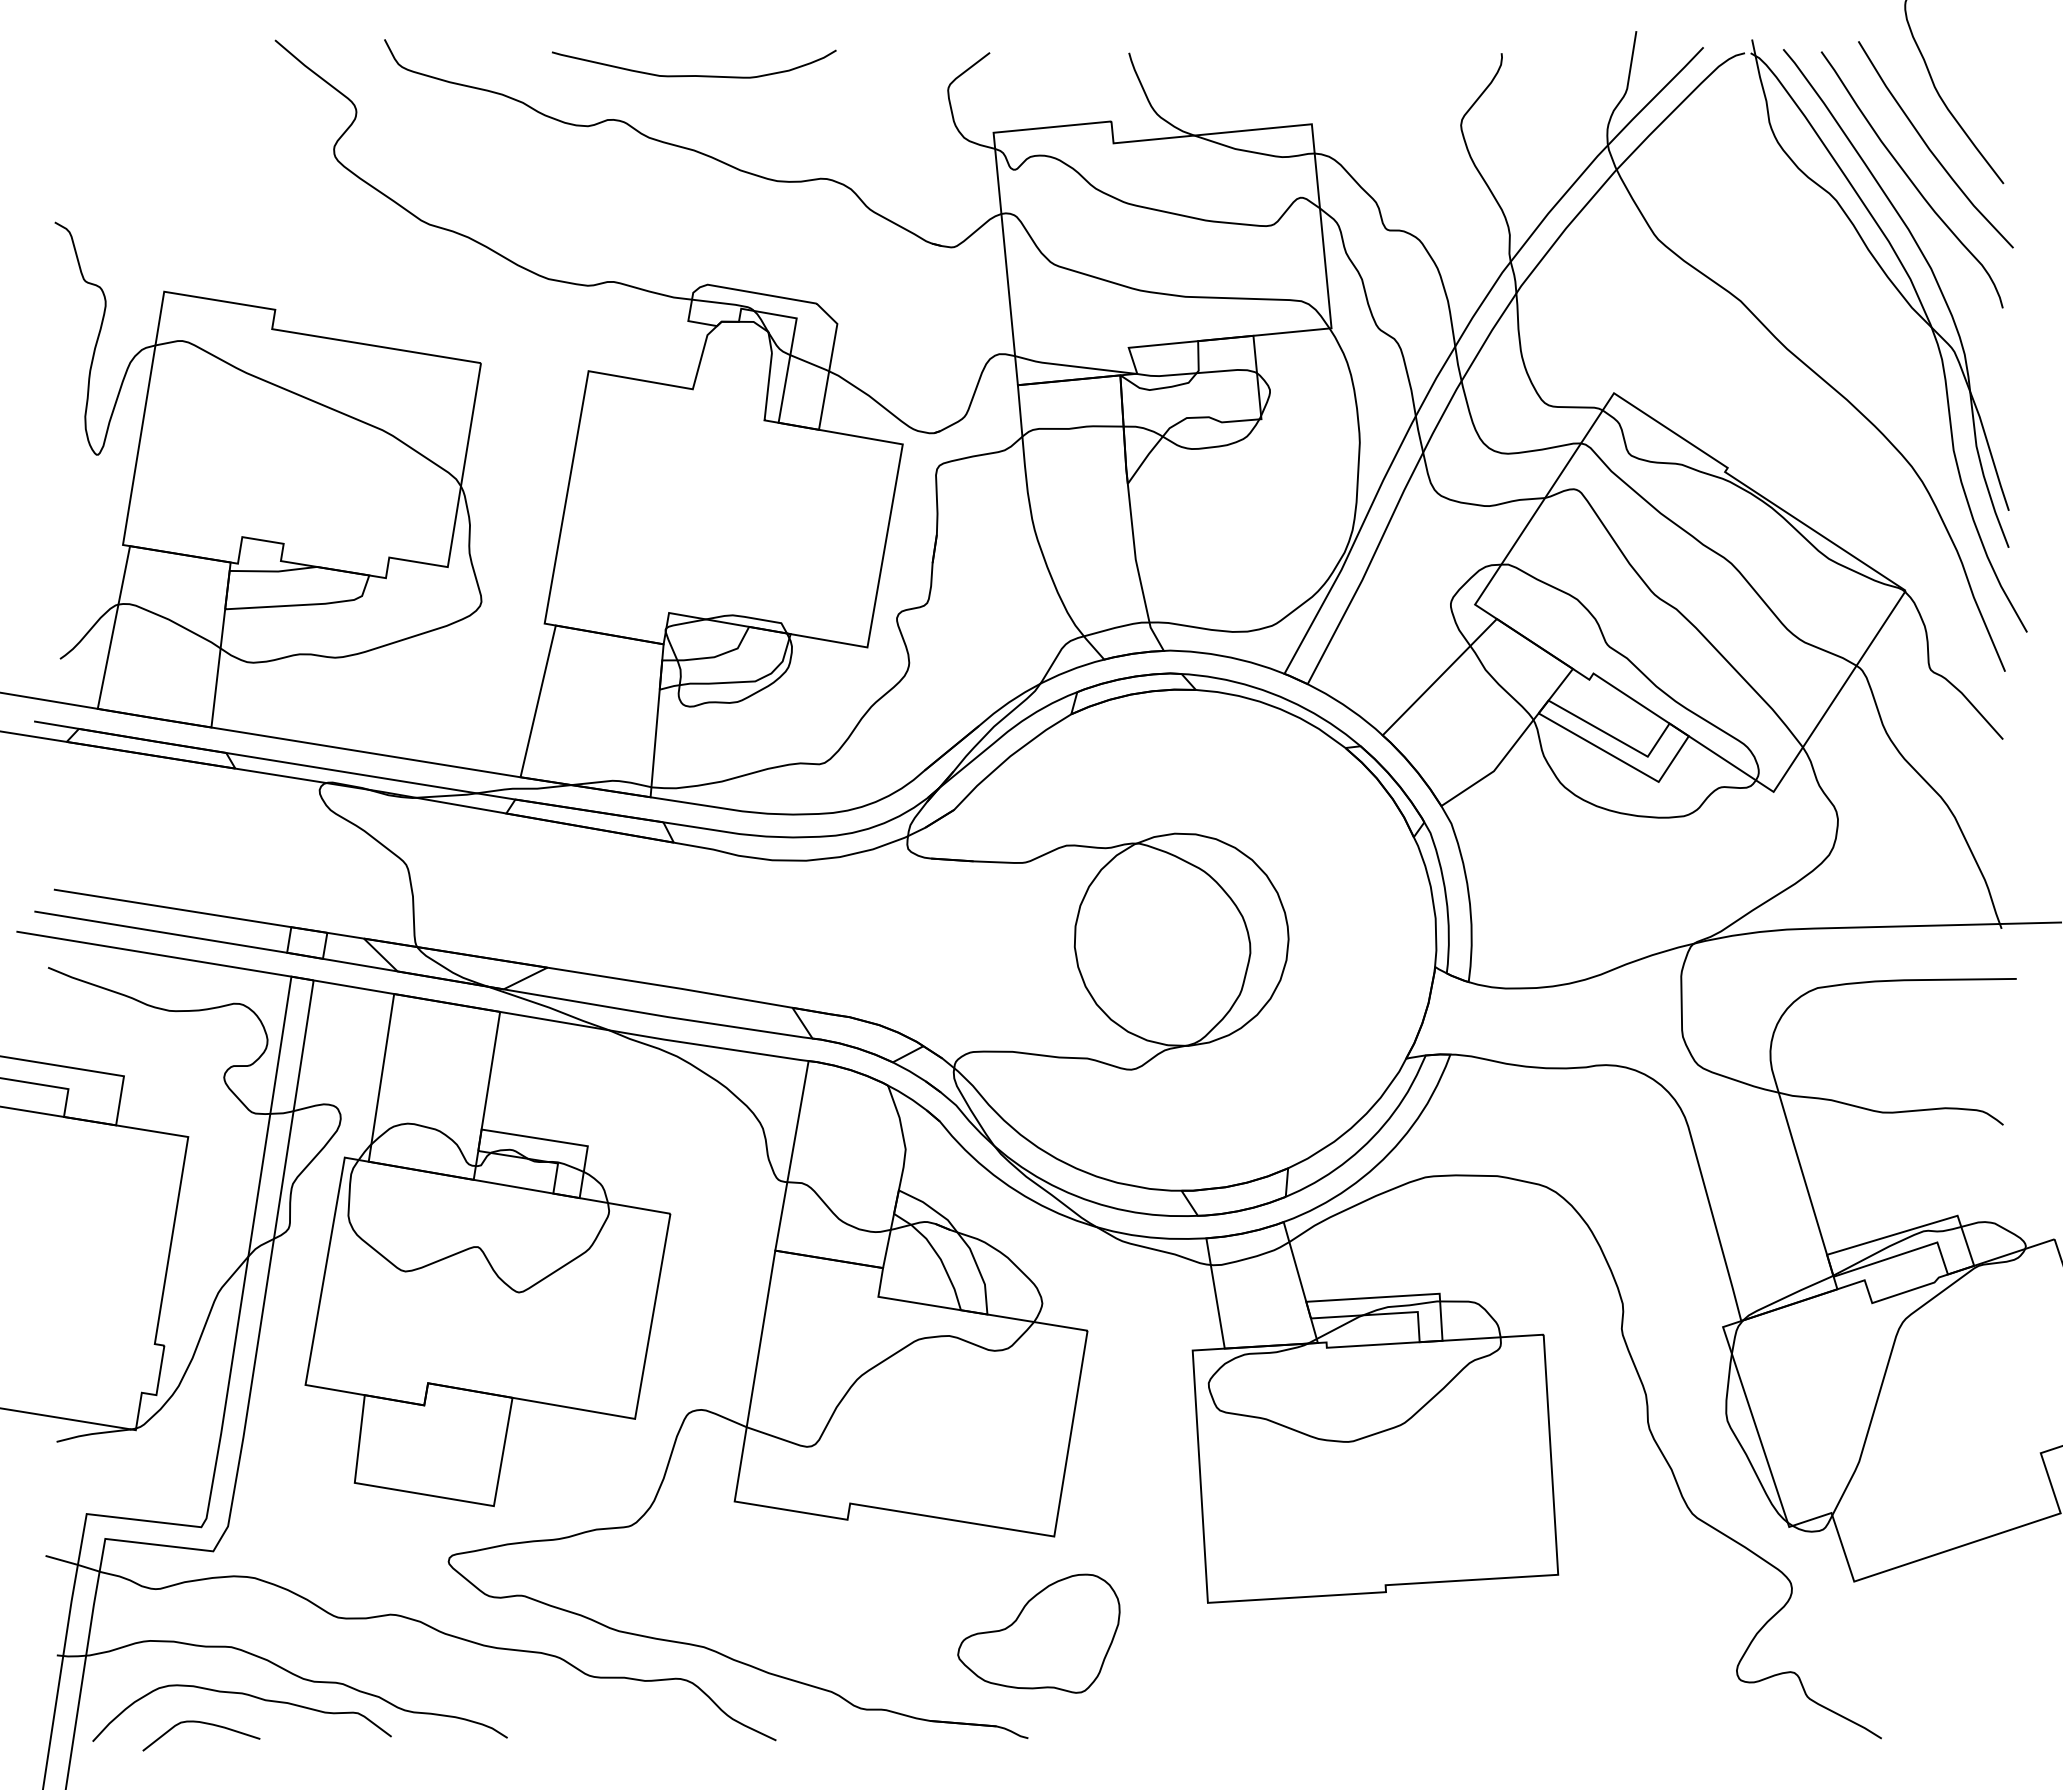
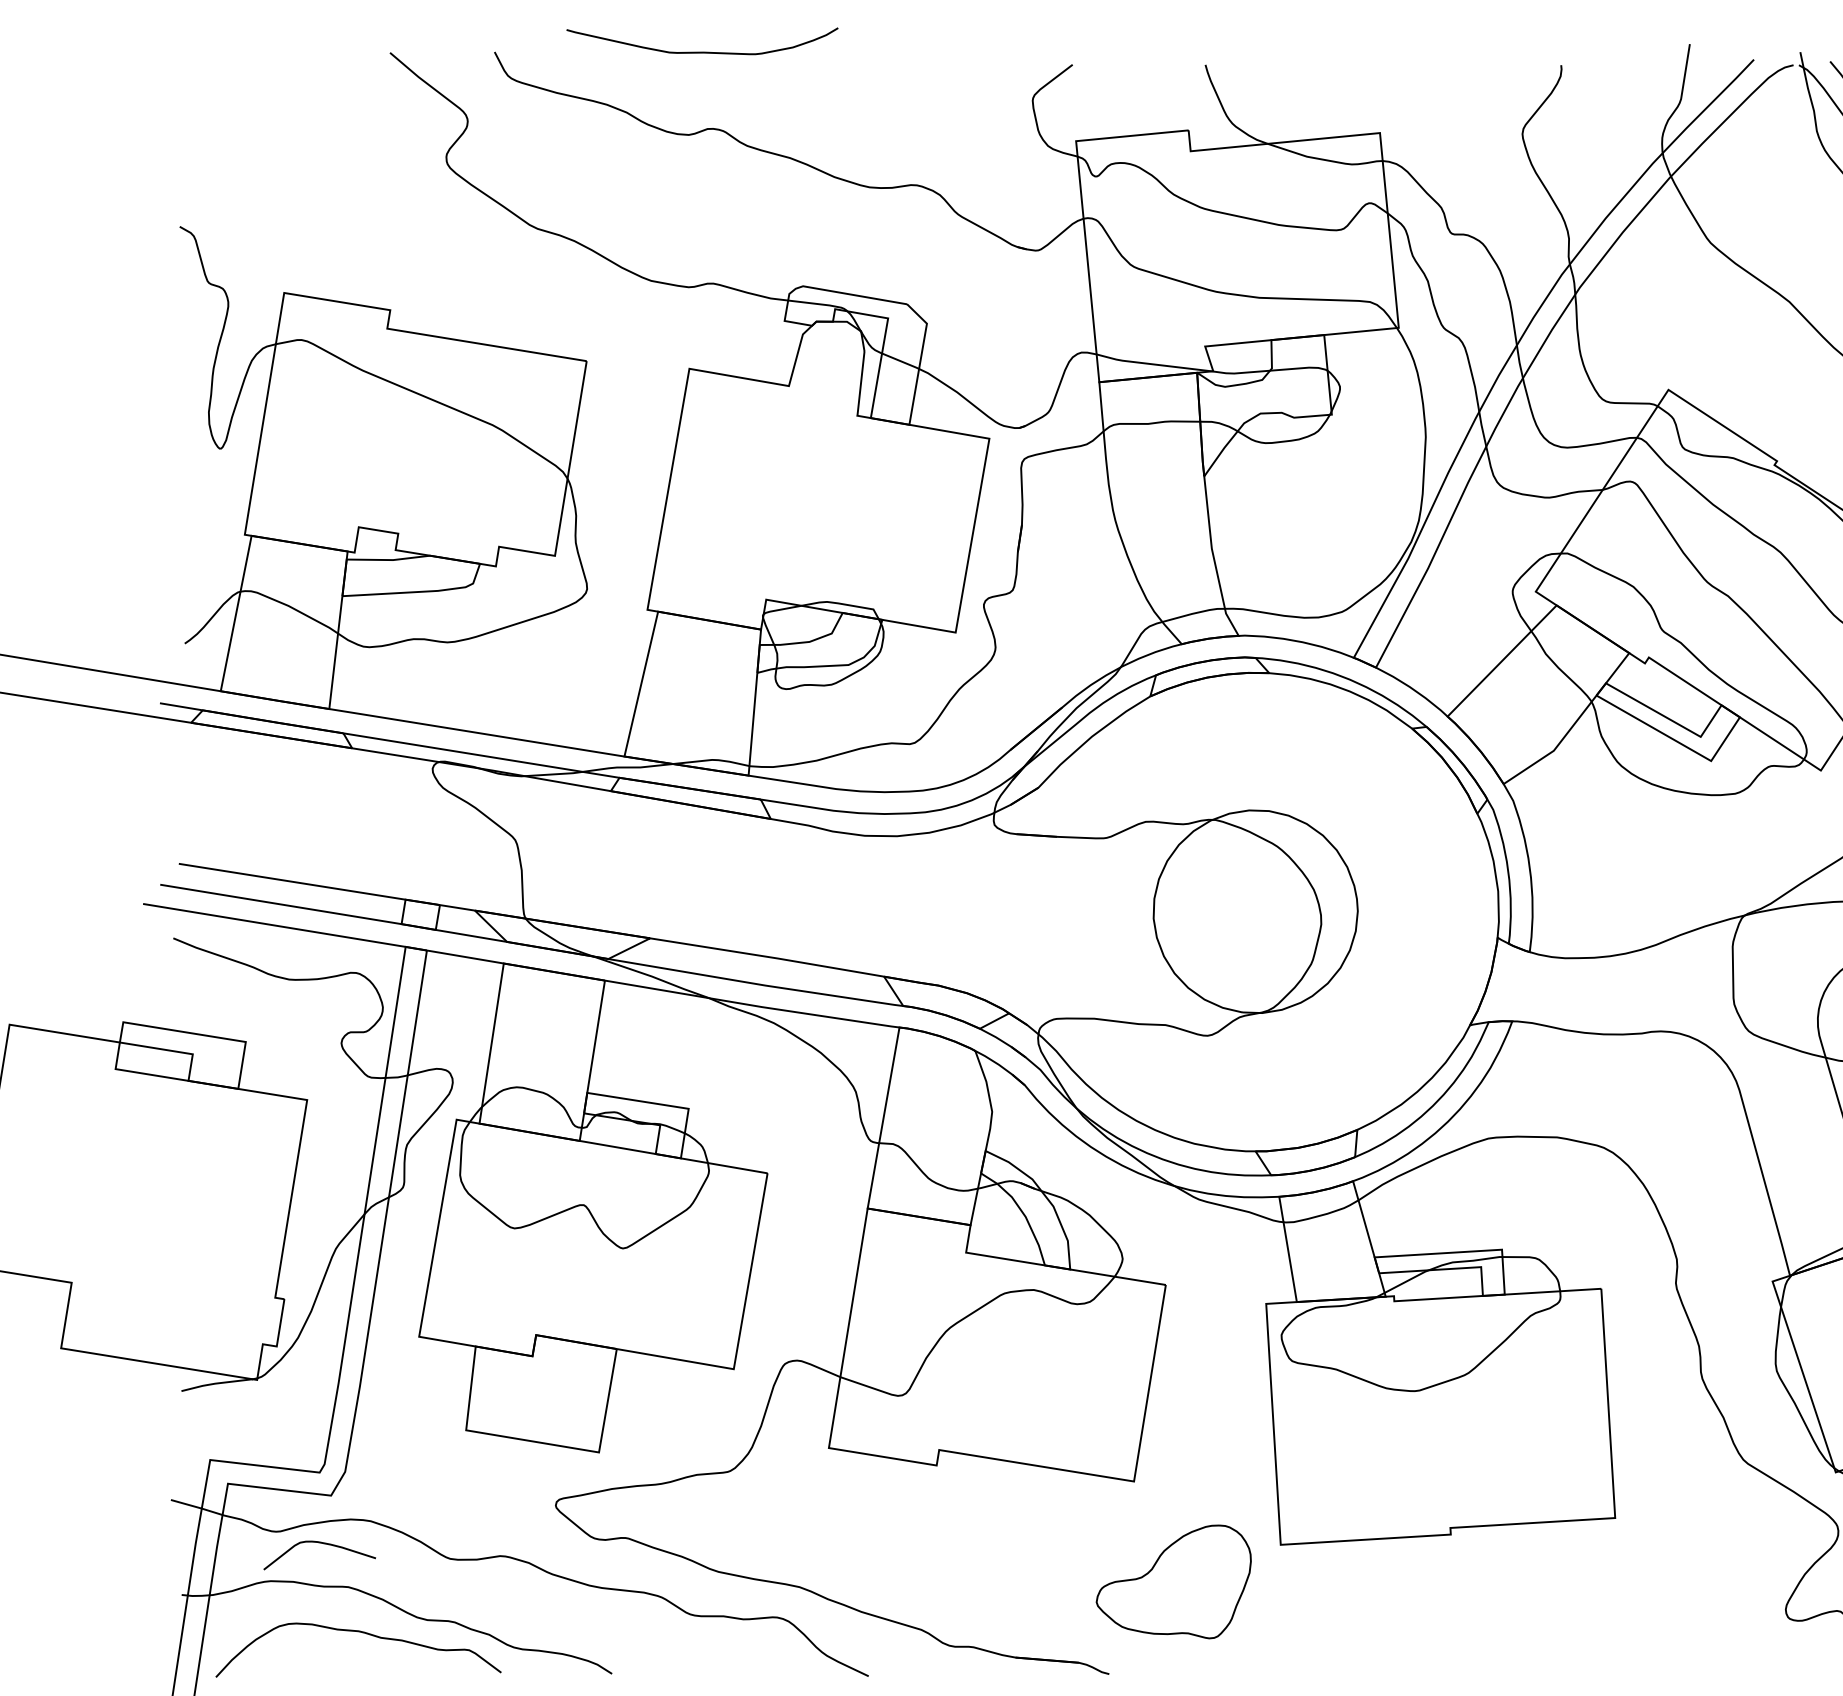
curve: (694, 75) -> (702, 52), moved
part: (1038, 1633) -> (1173, 1581), moved
curve: (205, 1724) -> (323, 1544), moved

